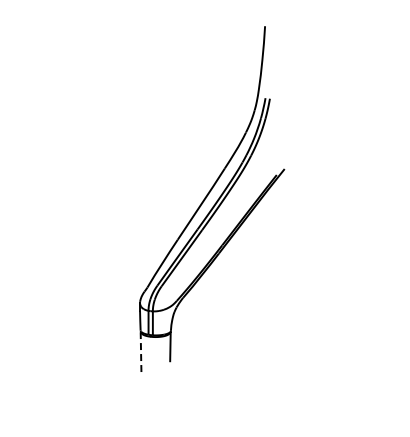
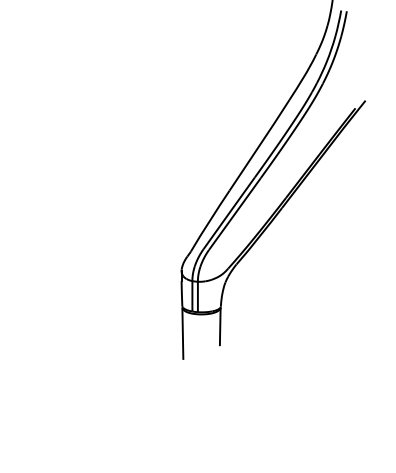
line: (141, 352) -> (183, 334), dashed -> solid

